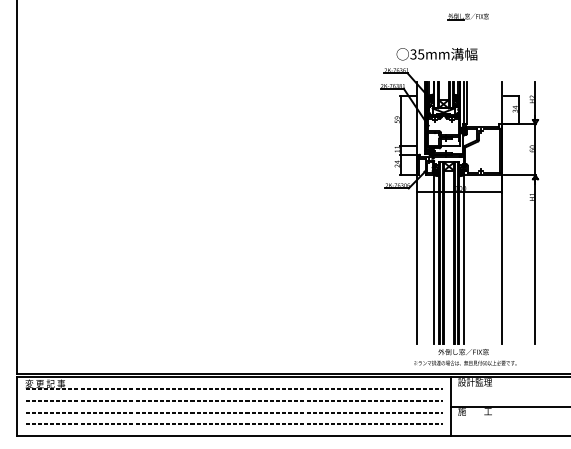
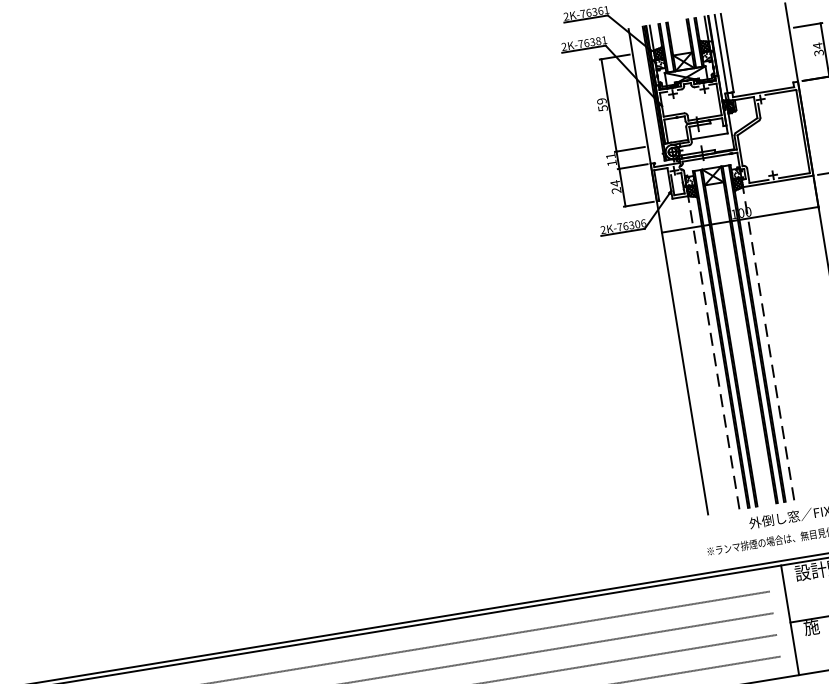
line: (434, 258) -> (713, 351), solid -> dashed
line: (463, 258) -> (767, 342), solid -> dashed

